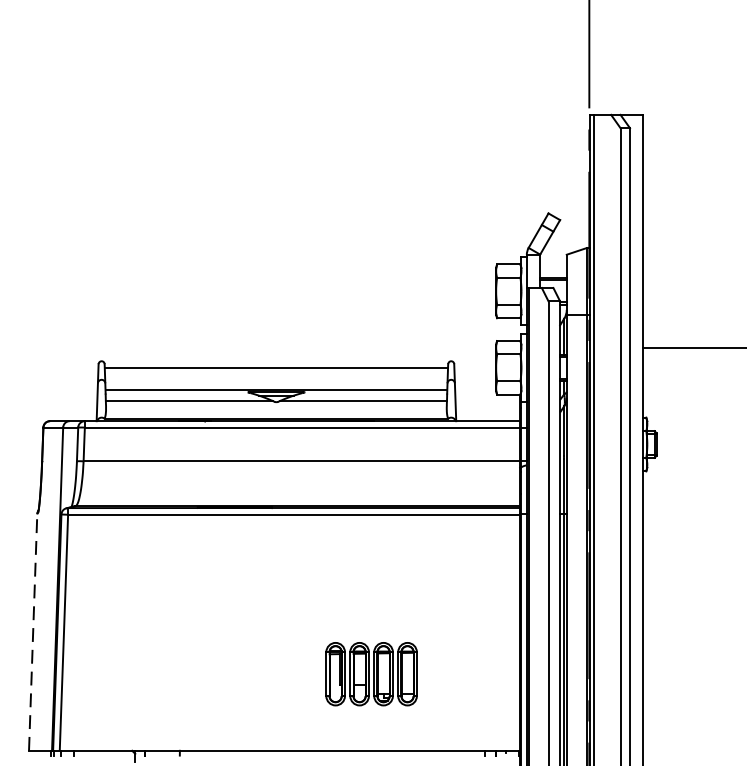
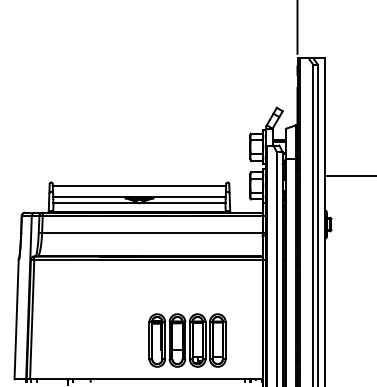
line: (32, 632) -> (16, 319), dashed -> solid
part: (371, 674) -> (187, 340), size x1.67

